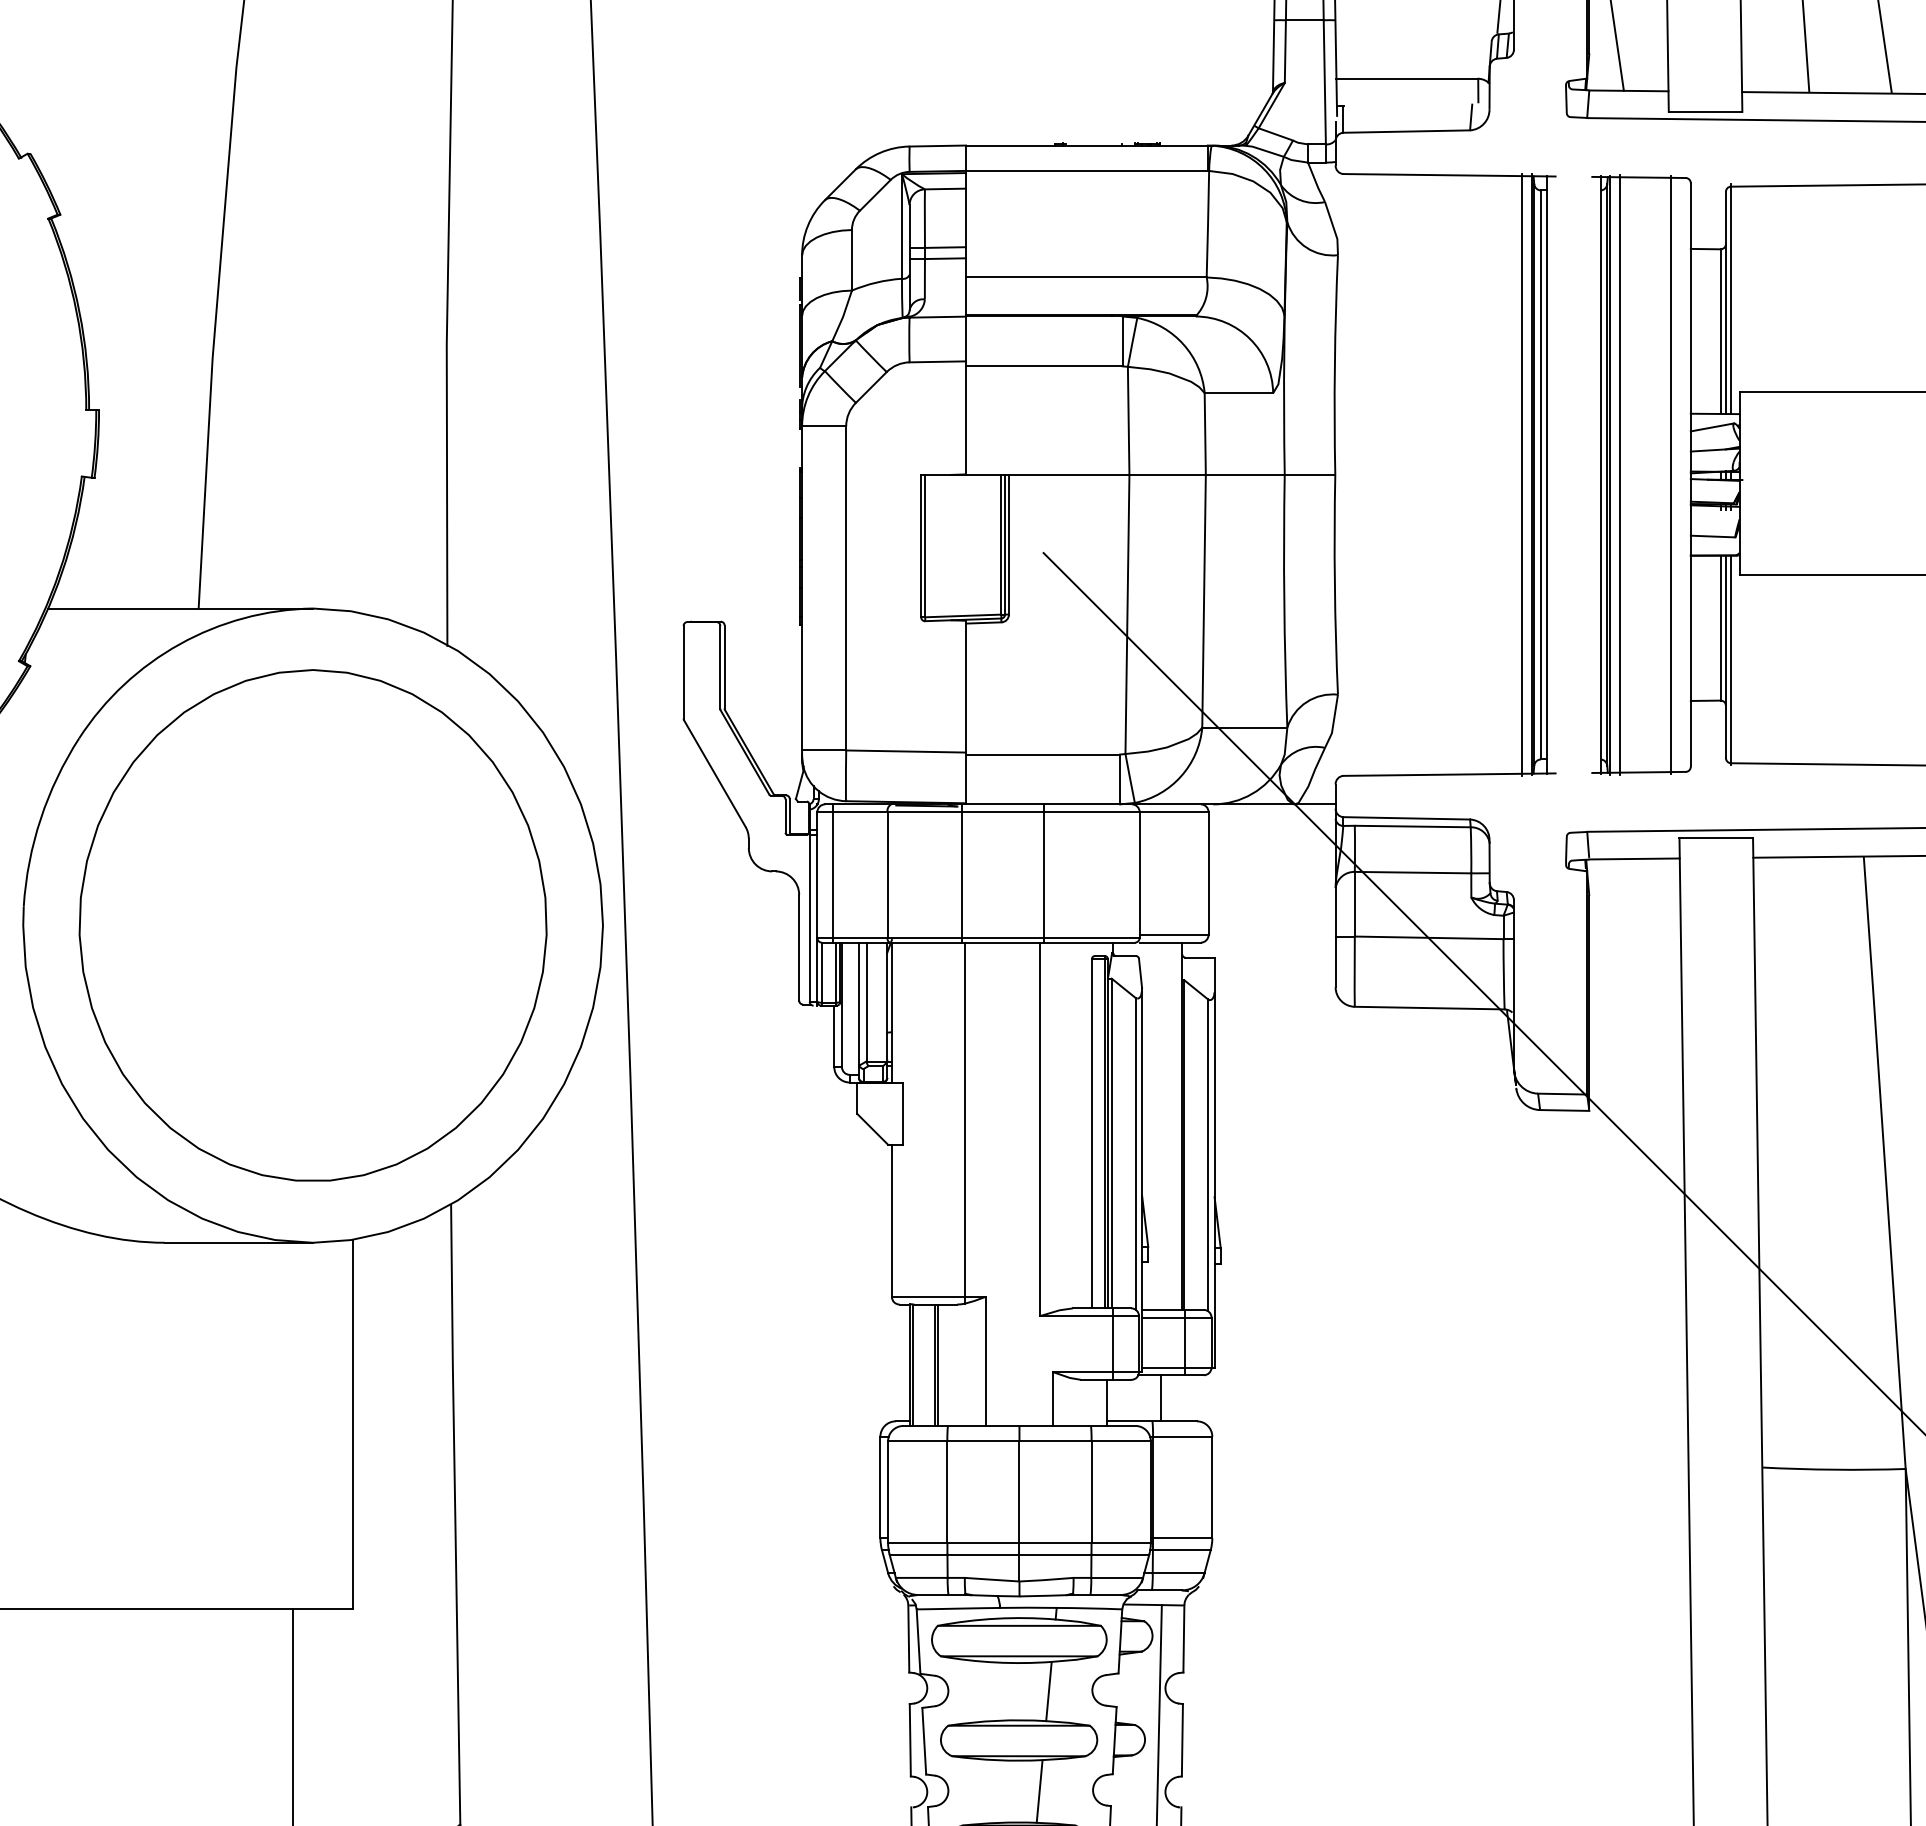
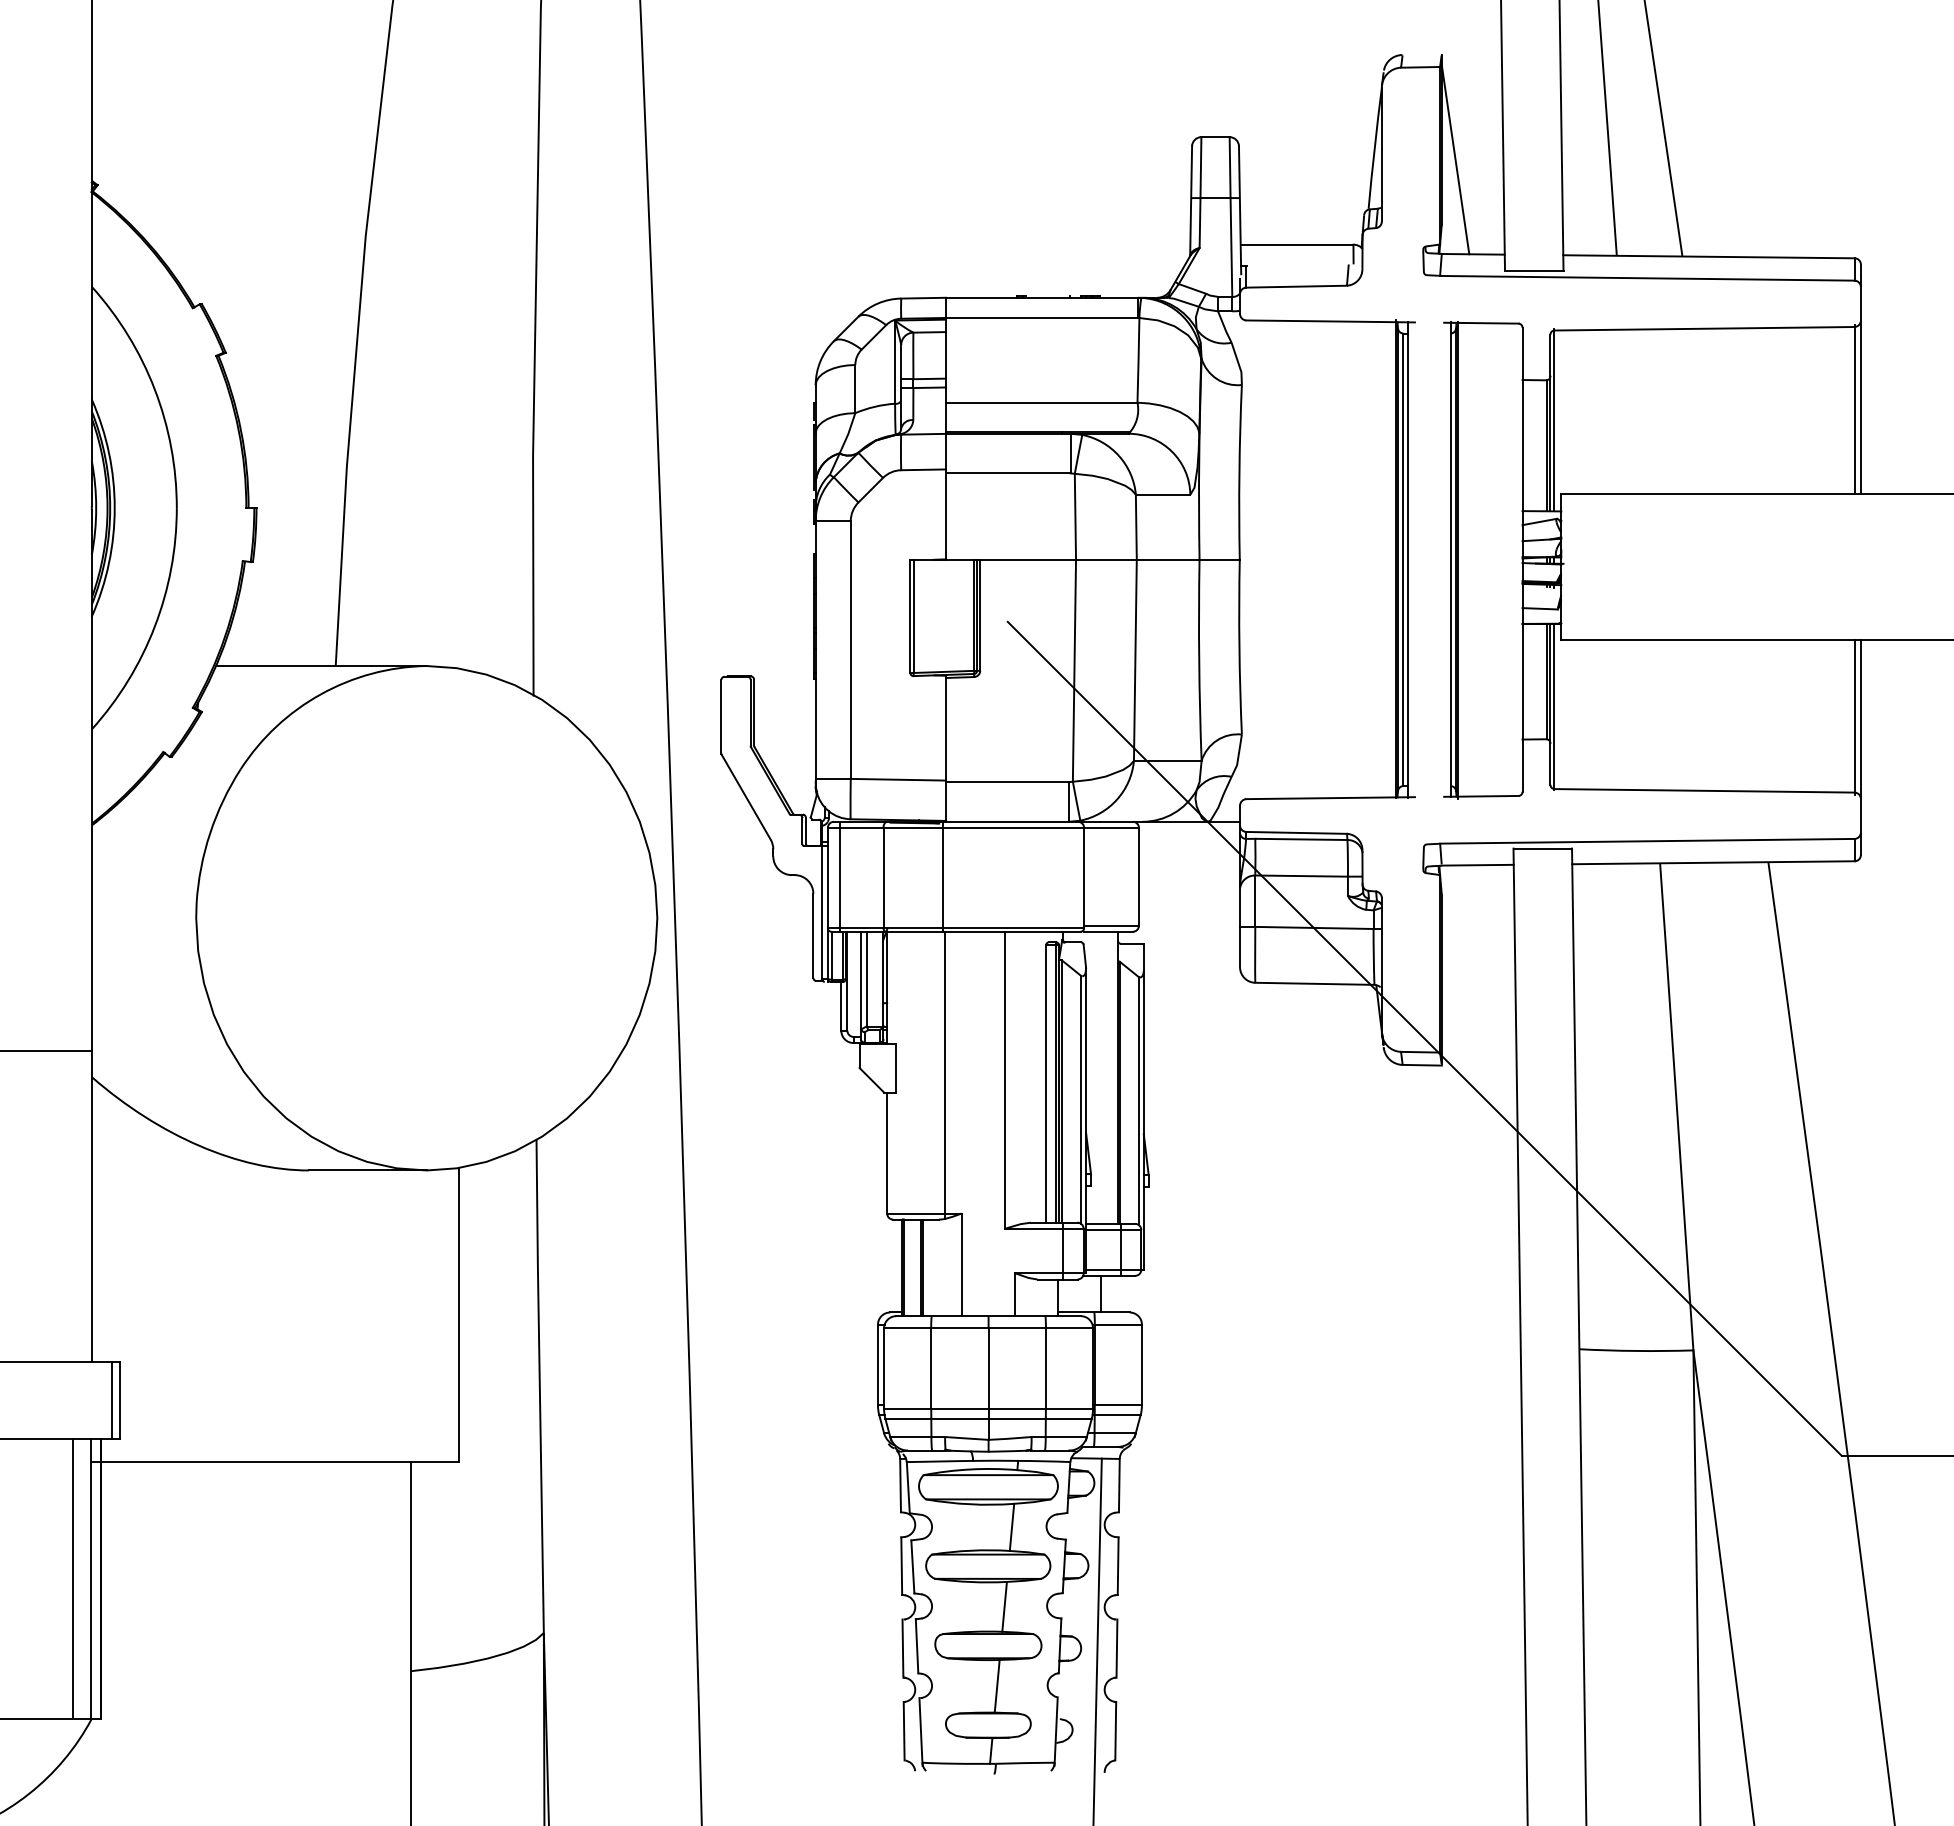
line: (1522, 474) -> (1388, 559), removed
line: (1619, 474) -> (1465, 559), removed
line: (1671, 474) -> (1507, 559), removed
line: (1043, 873) -> (1007, 876), removed
part: (312, 924) -> (426, 917), removed

